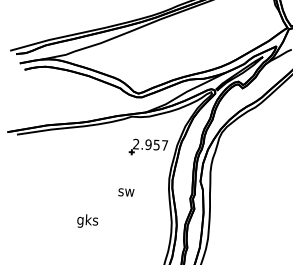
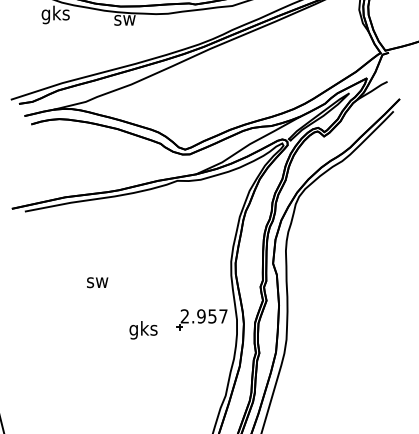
part: (148, 147) -> (201, 319), moved
text: (126, 192) -> (97, 282), moved
text: (87, 221) -> (143, 330), moved

